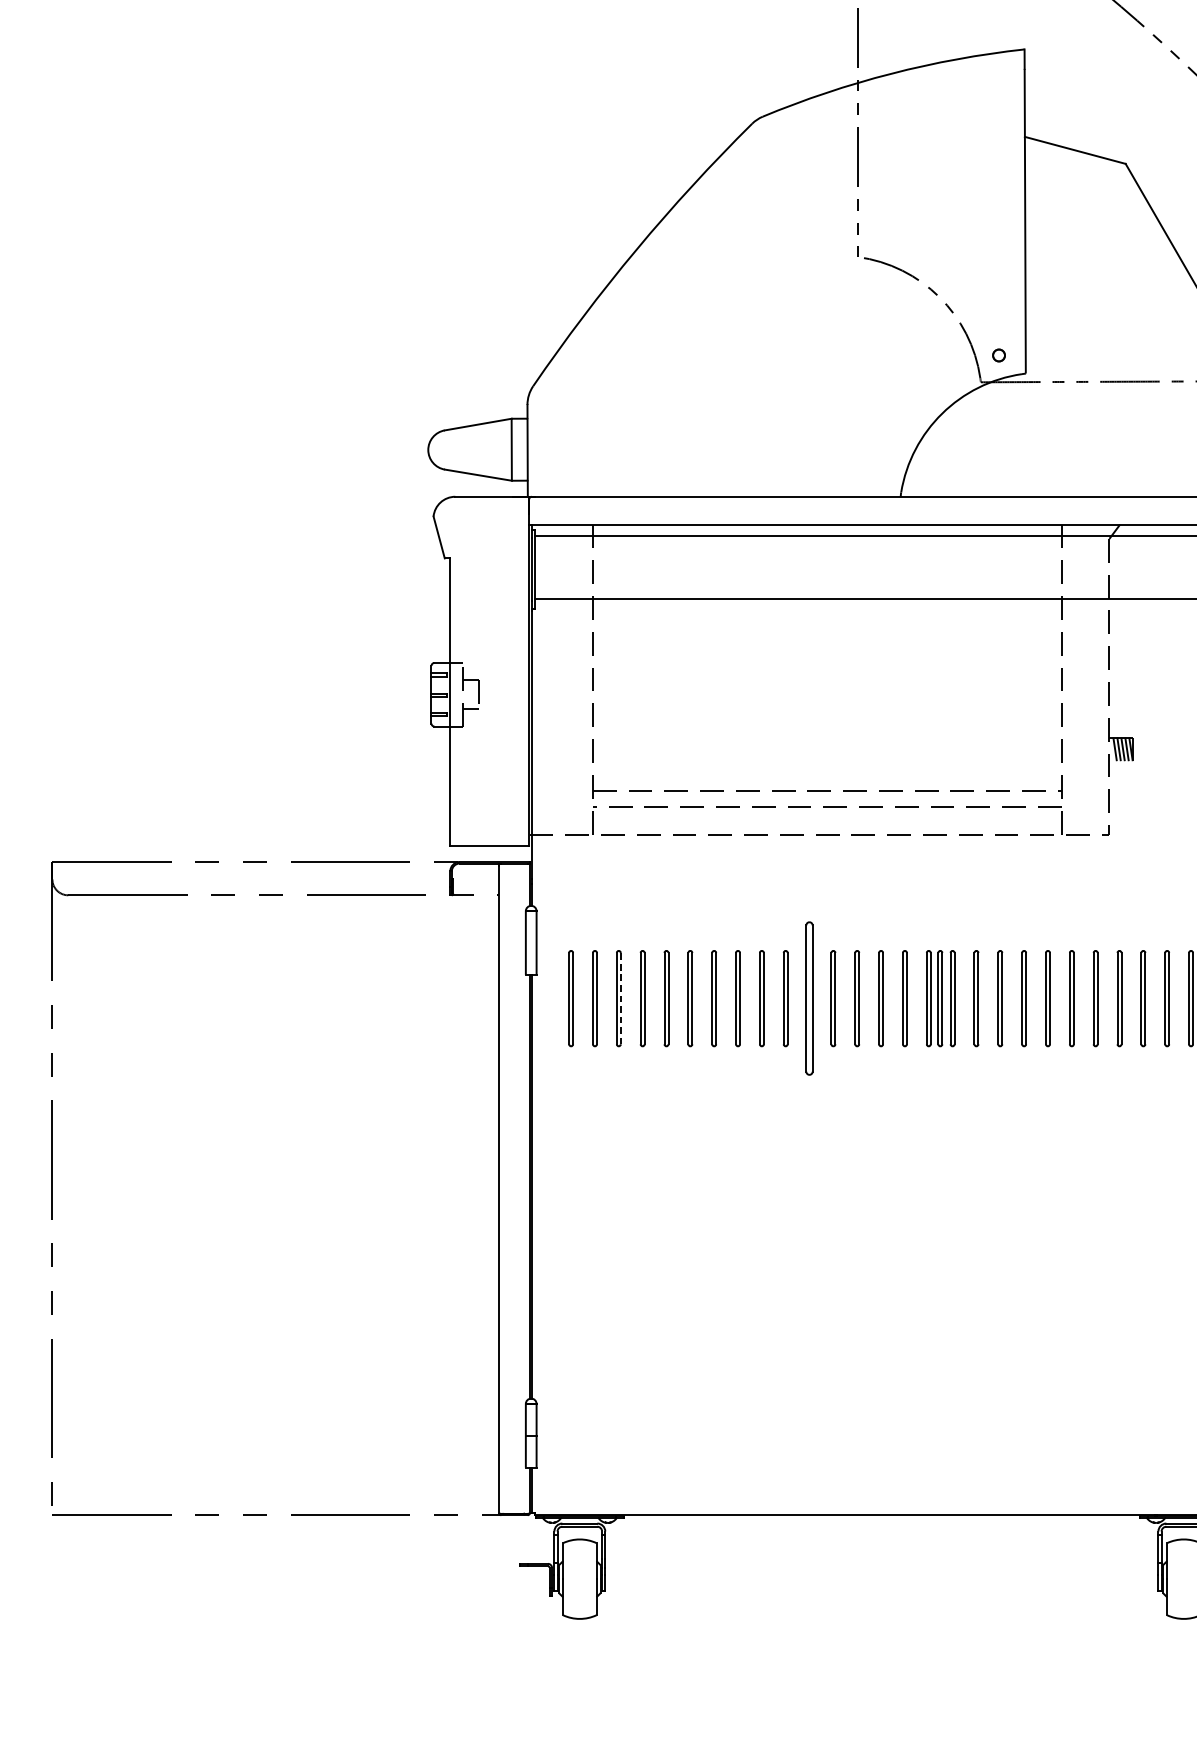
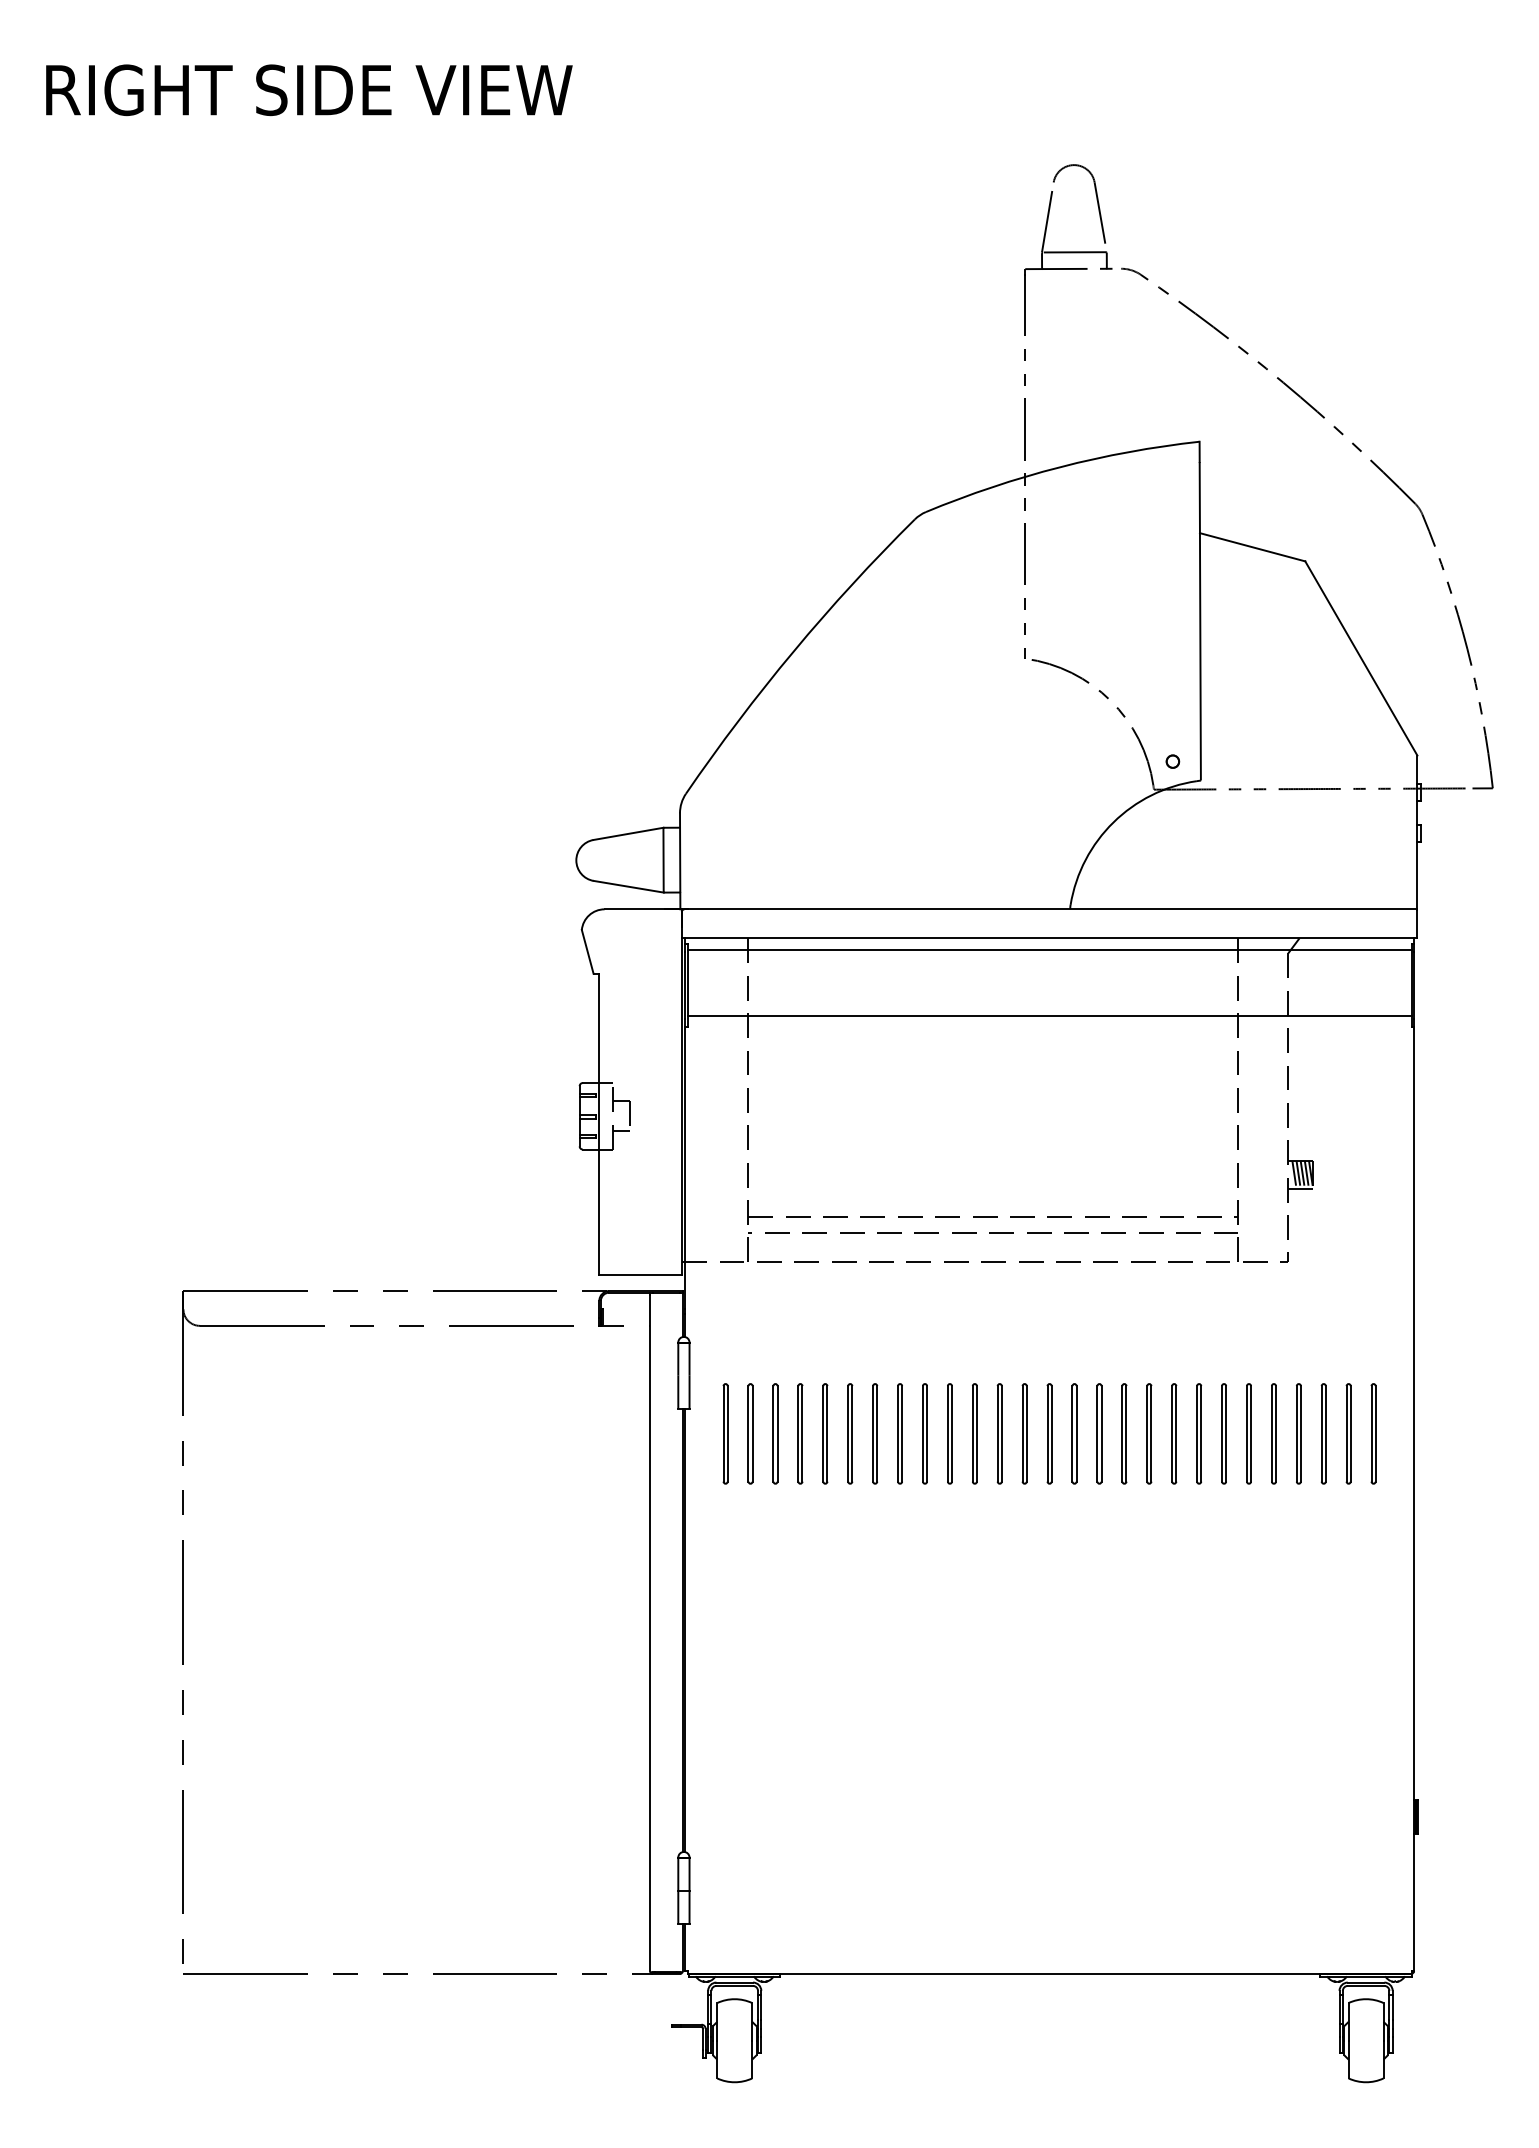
line: (1121, 764) -> (1300, 1189), added
line: (620, 998) -> (777, 1433), dashed -> solid
part: (809, 998) -> (974, 1433), size x0.62
part: (940, 998) -> (1111, 1433), removed

